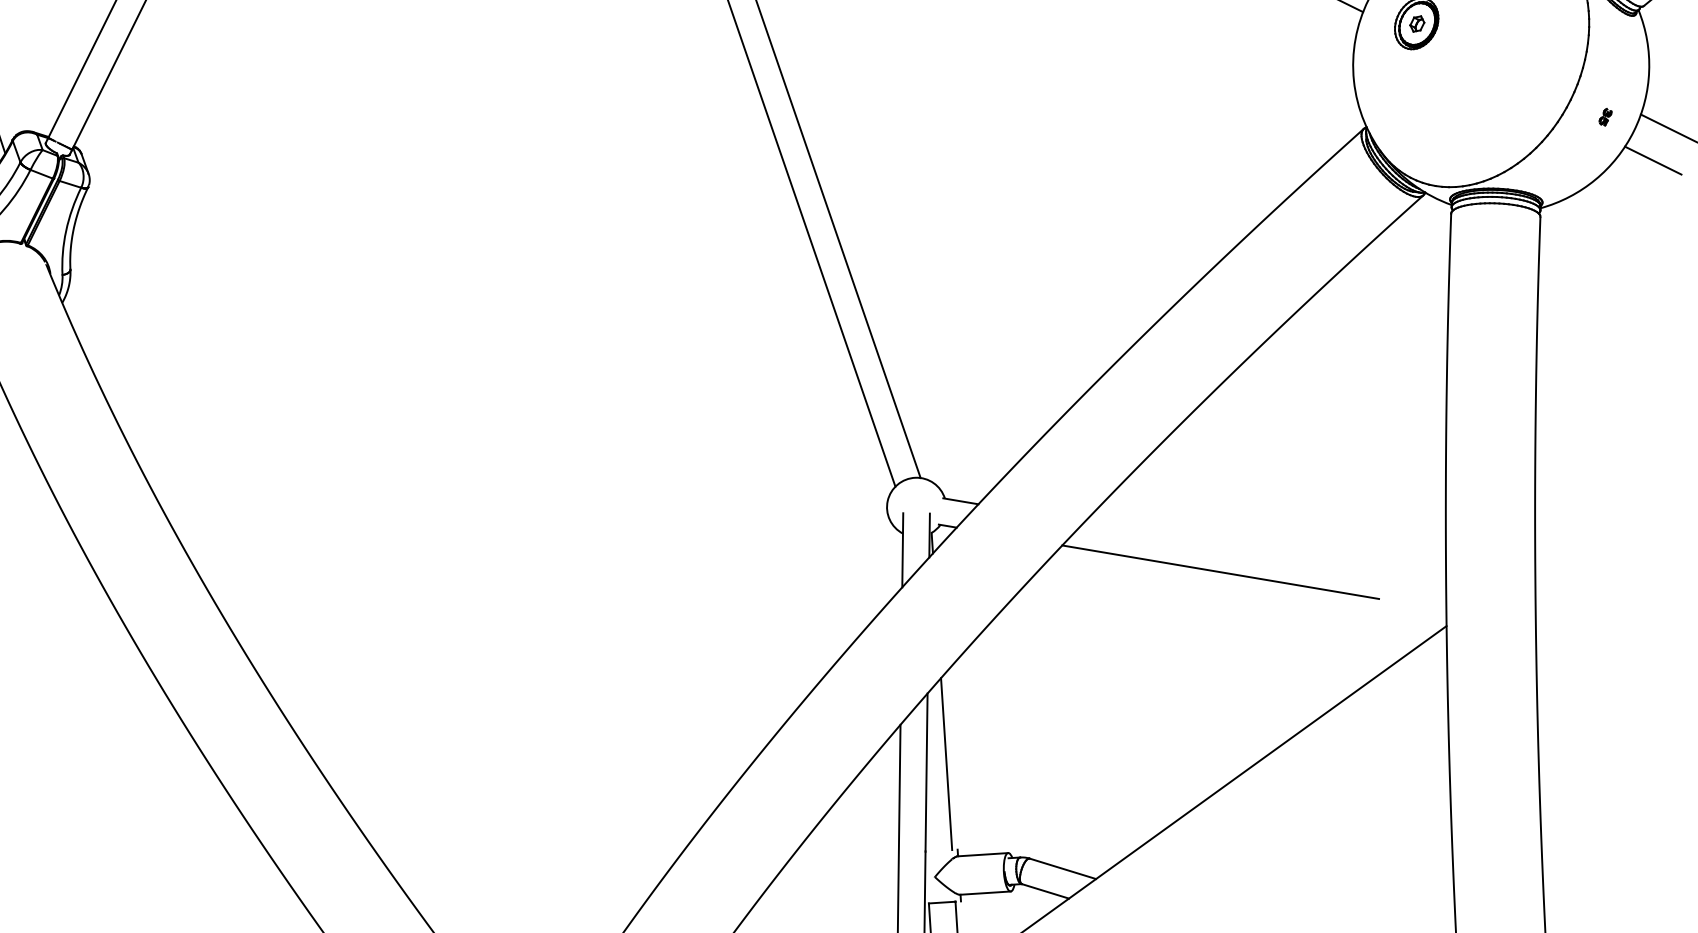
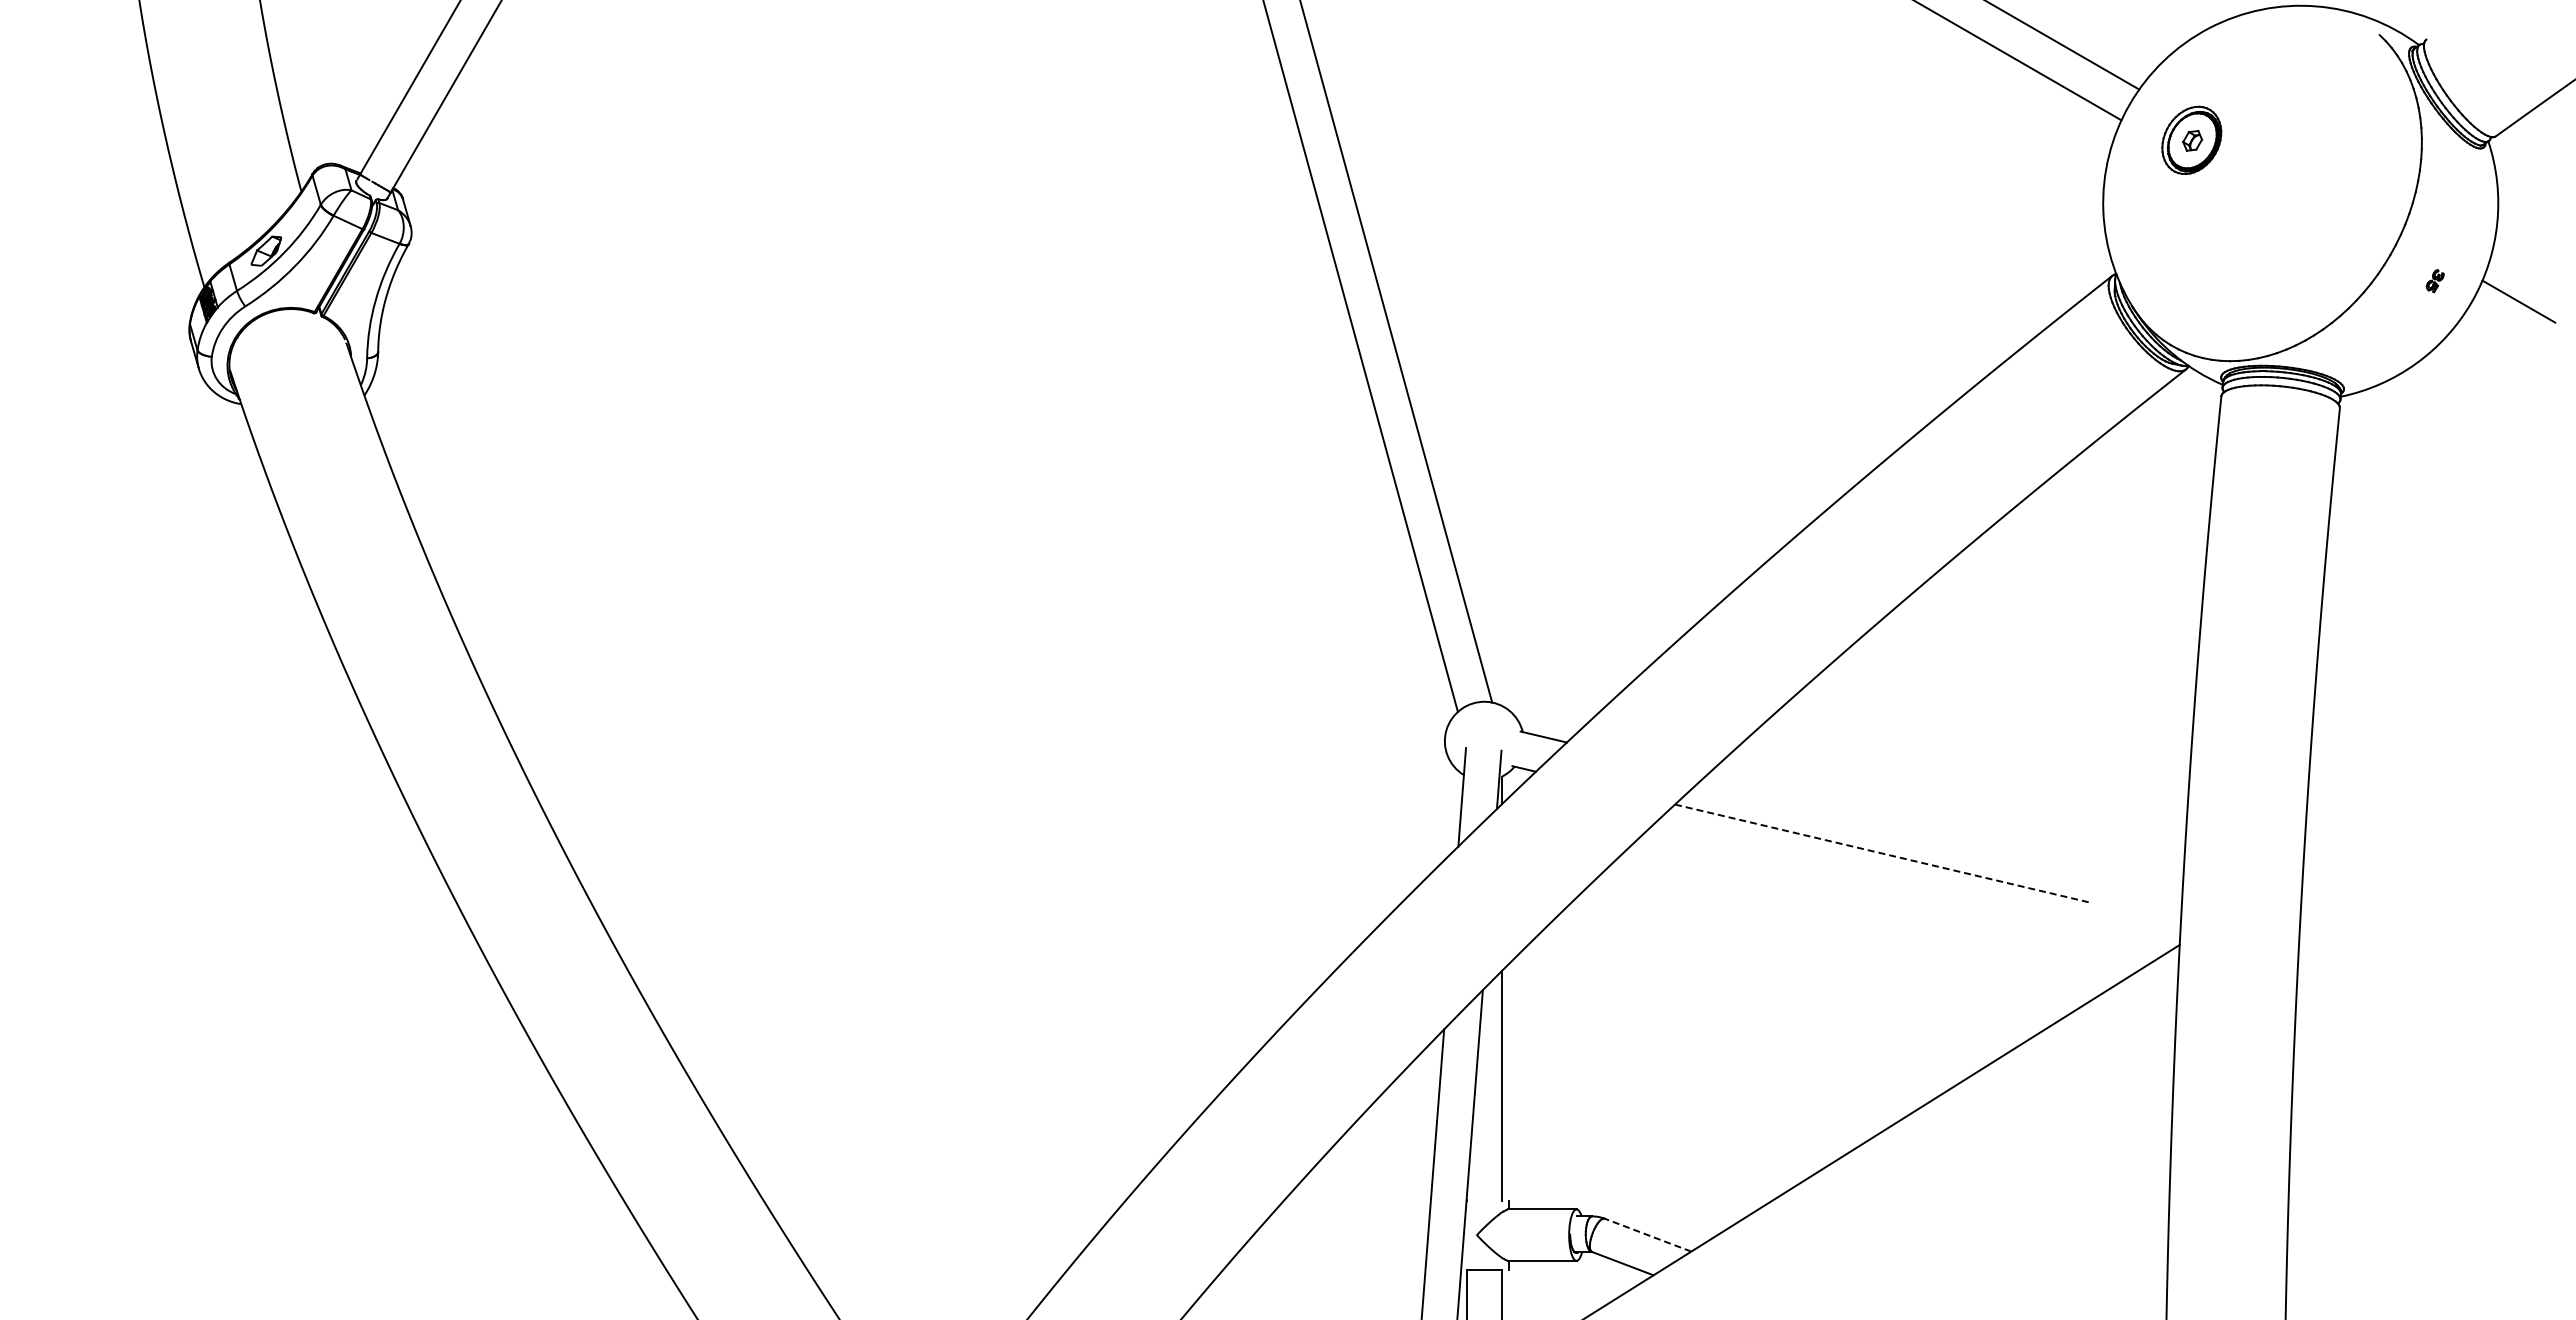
line: (1652, 160) -> (2494, 343), removed
line: (1221, 571) -> (1884, 853), solid -> dashed
line: (1062, 868) -> (1647, 1234), solid -> dashed

